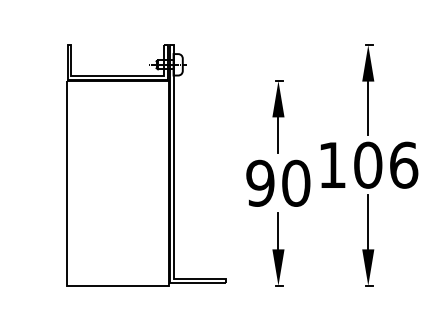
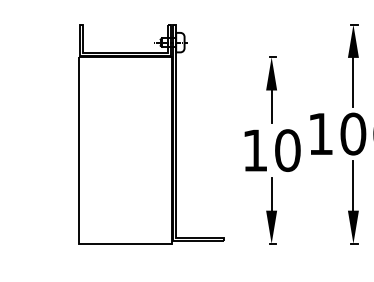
text: (260, 182) -> (255, 149), 90 -> 10

